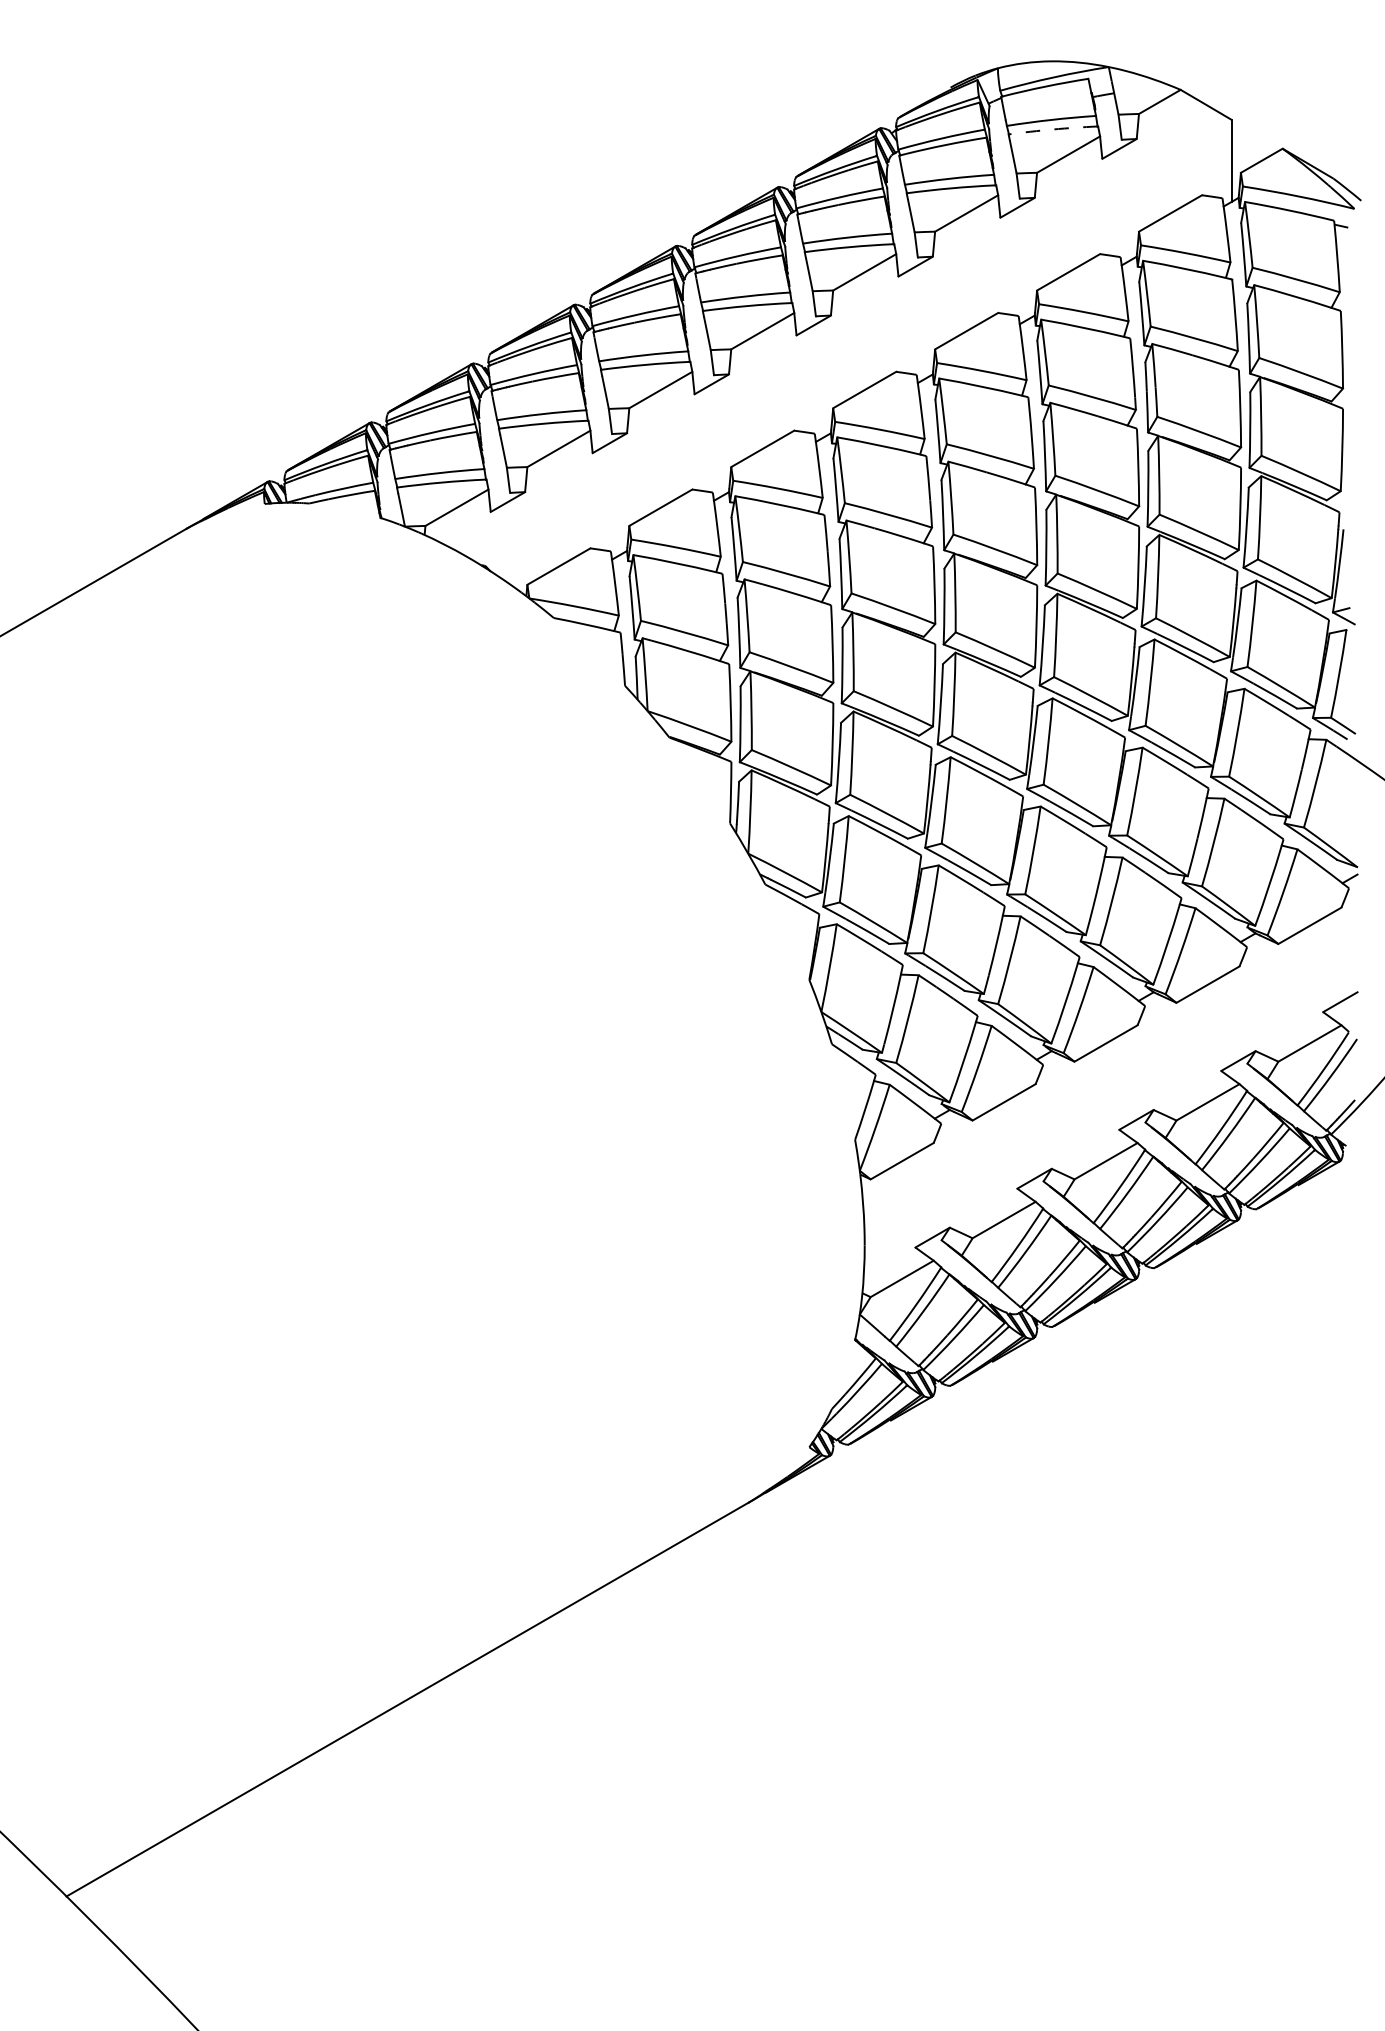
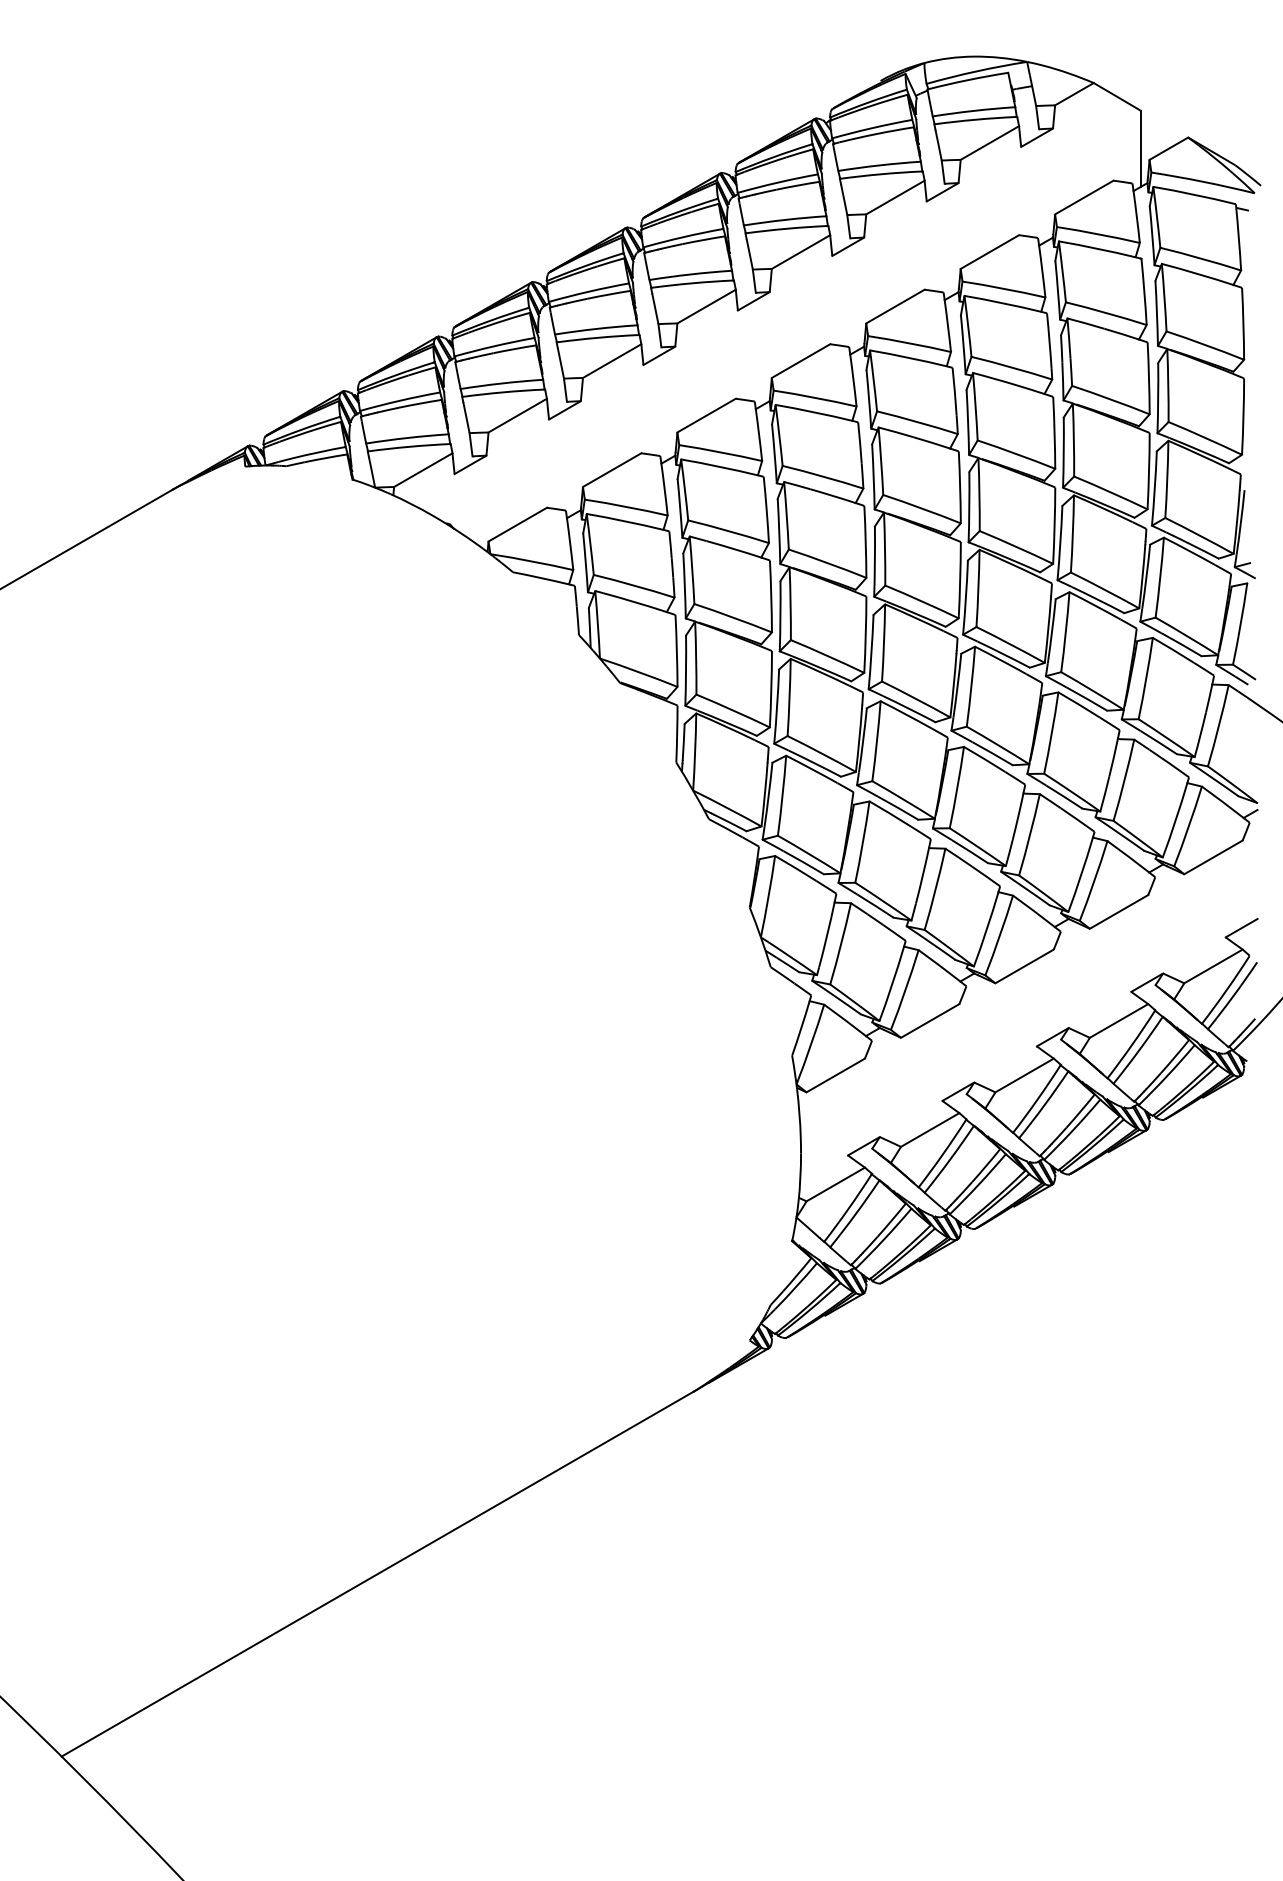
arc: (1053, 129) -> (975, 119), dashed -> solid

